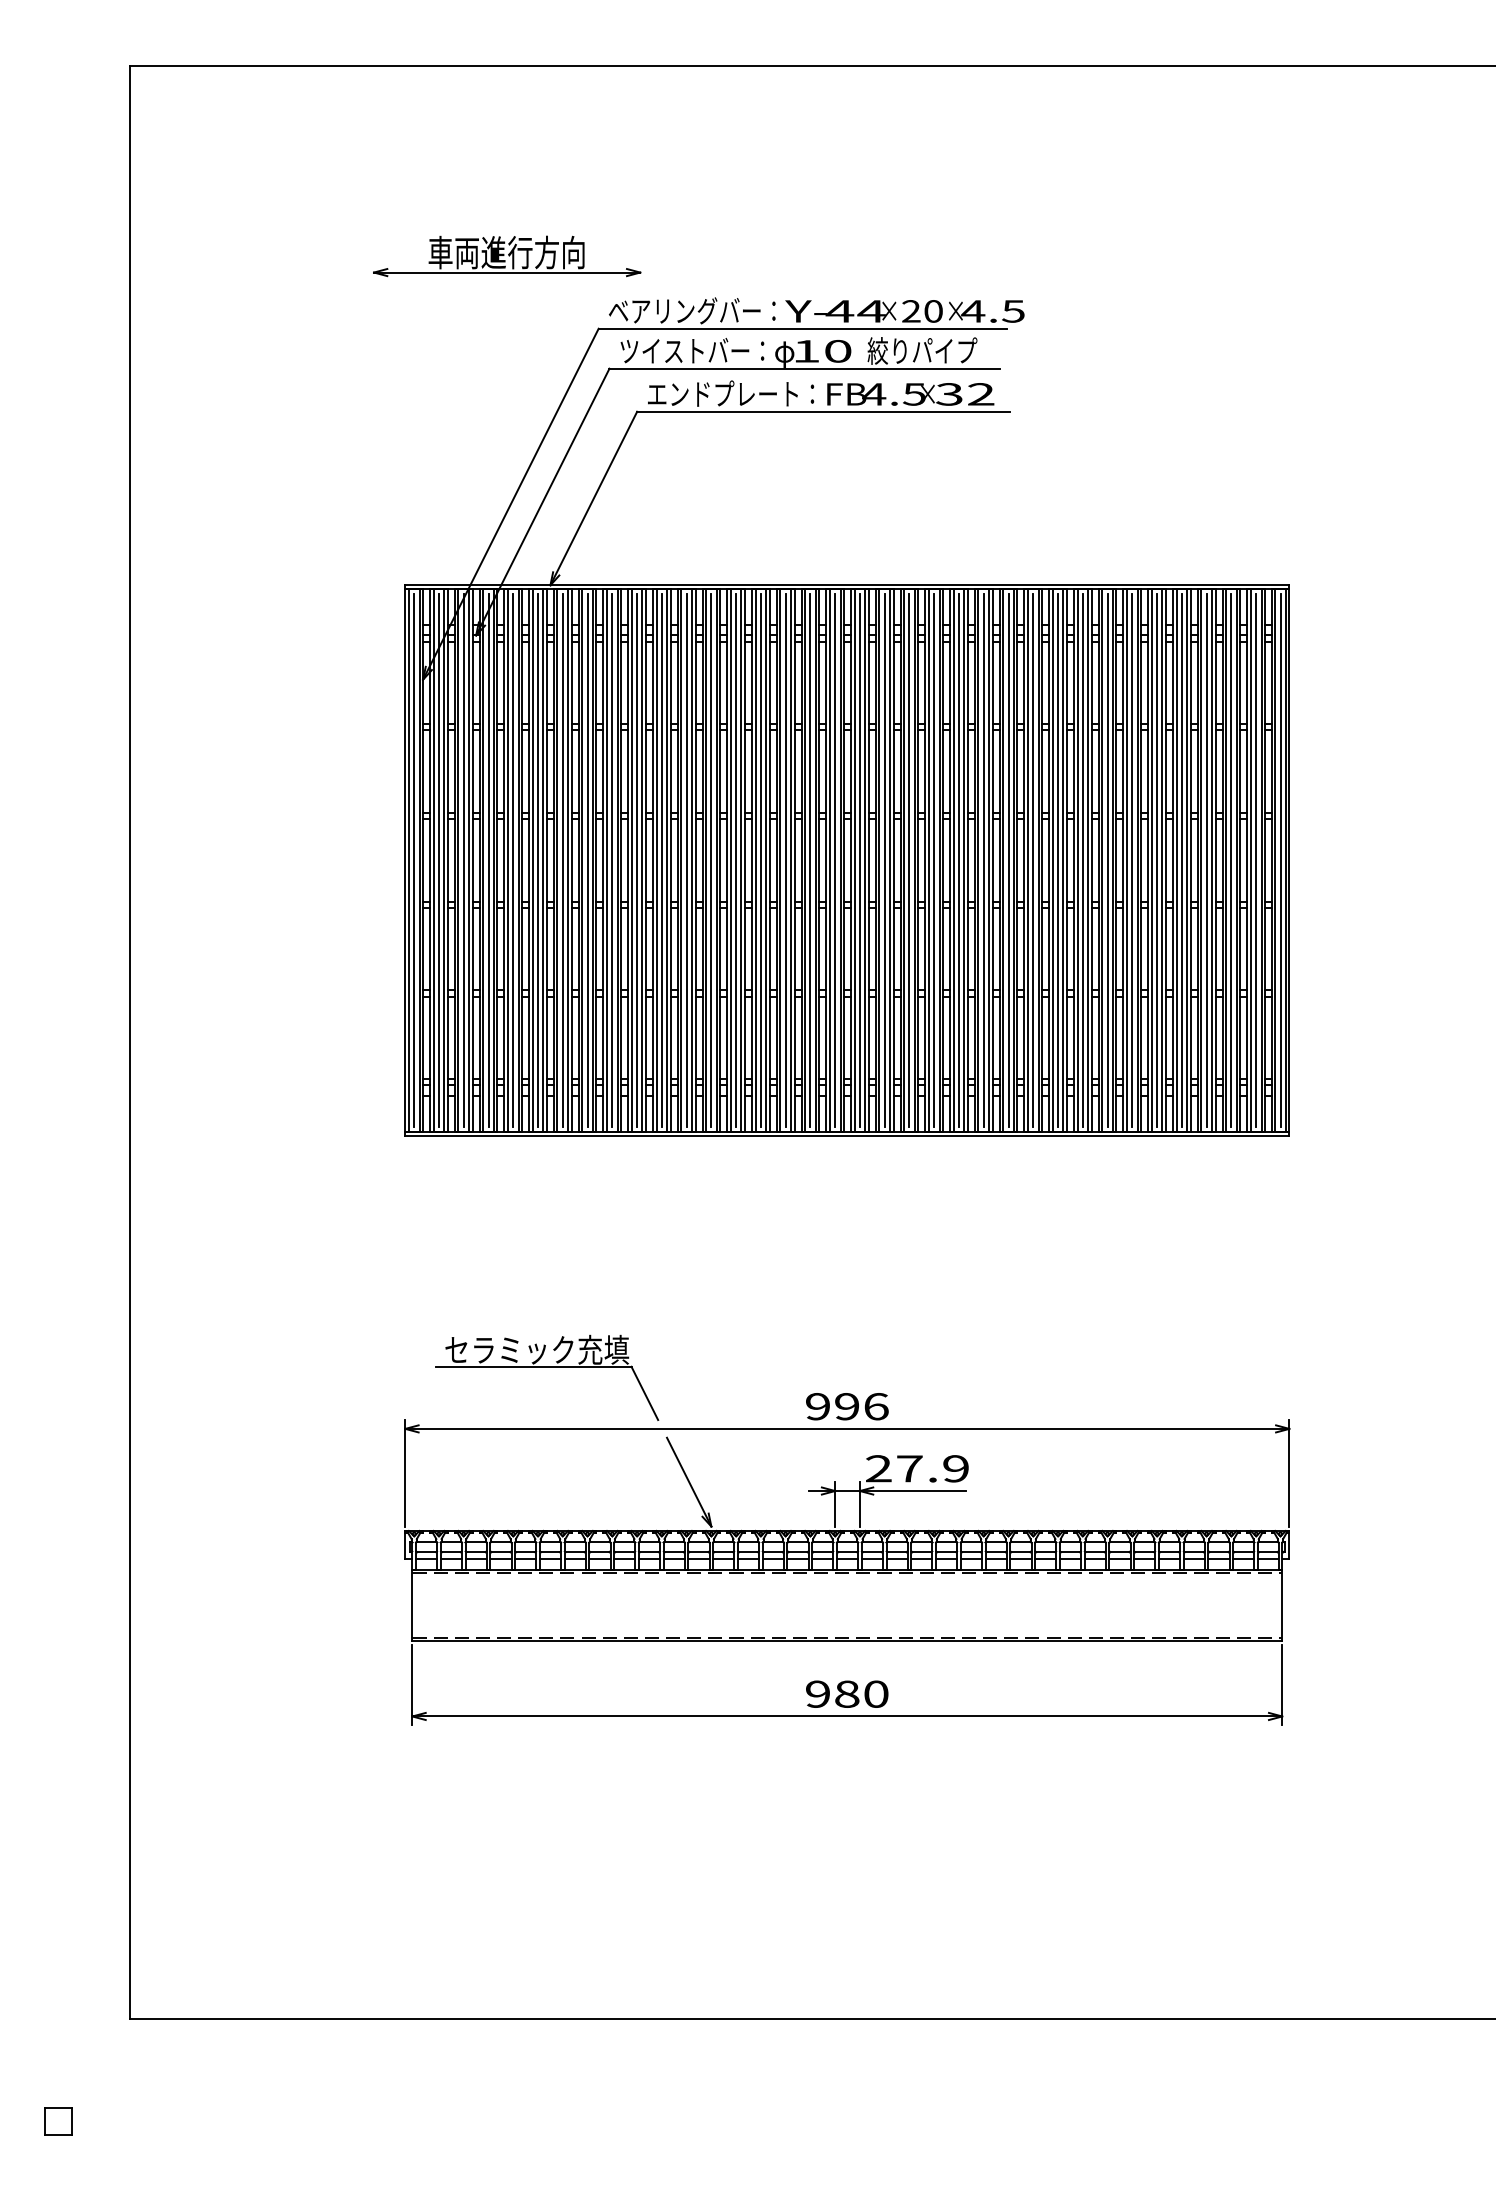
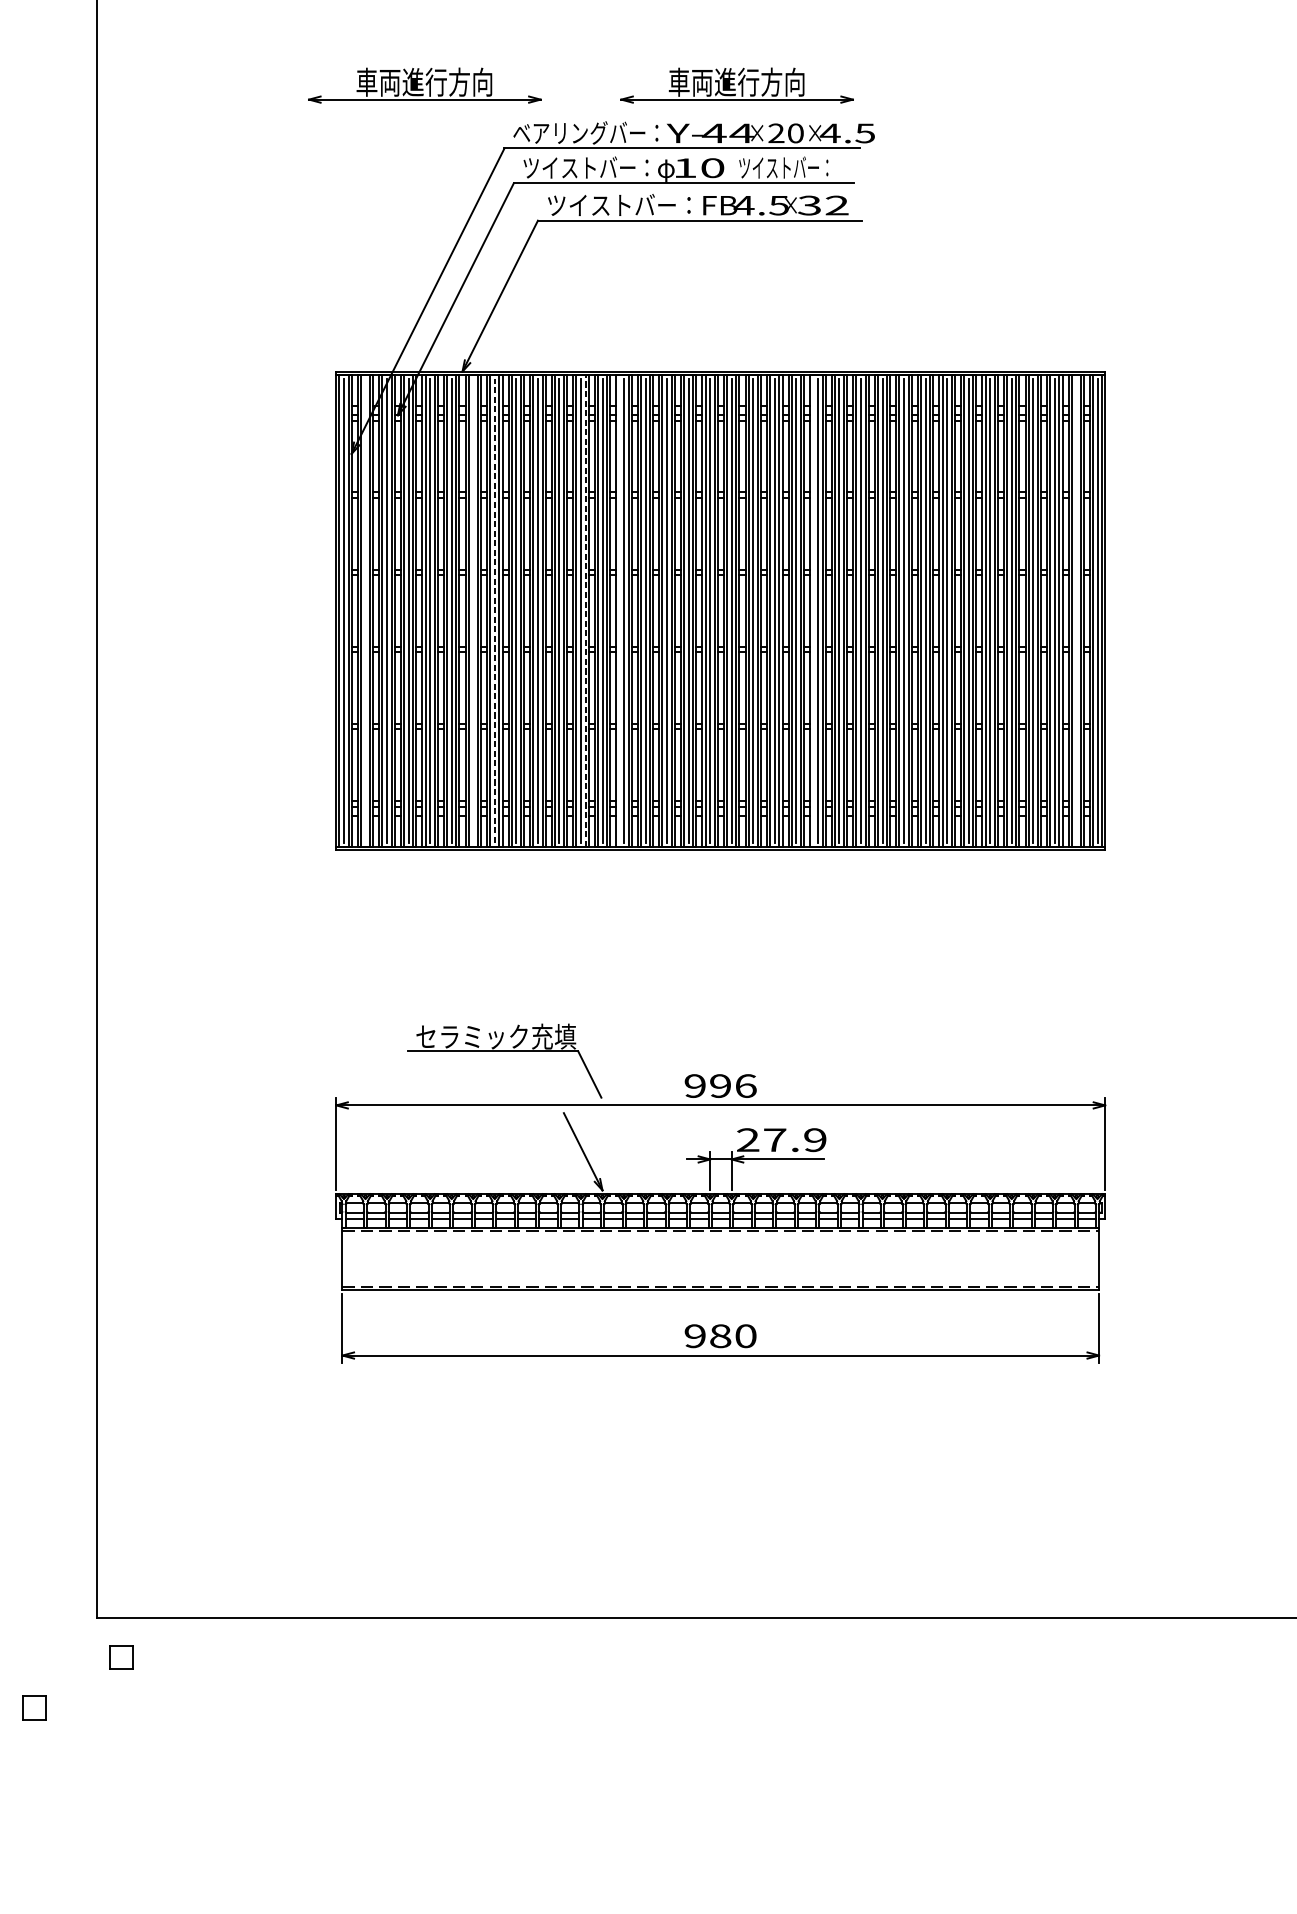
part: (866, 256) -> (737, 85), added
text: (922, 350) -> (786, 167), 絞りパイプ -> ツイストバー：
text: (731, 393) -> (619, 204), エンドプレート： -> ツイストバー：
line: (691, 859) -> (585, 610), solid -> dashed
line: (438, 860) -> (365, 611), removed
line: (562, 860) -> (473, 611), removed
line: (587, 860) -> (494, 611), solid -> dashed
line: (730, 860) -> (619, 611), removed
line: (953, 860) -> (813, 611), removed
line: (1256, 860) -> (1076, 611), removed
part: (547, 1367) -> (505, 1052), moved
part: (158, 2063) -> (121, 1657), added

